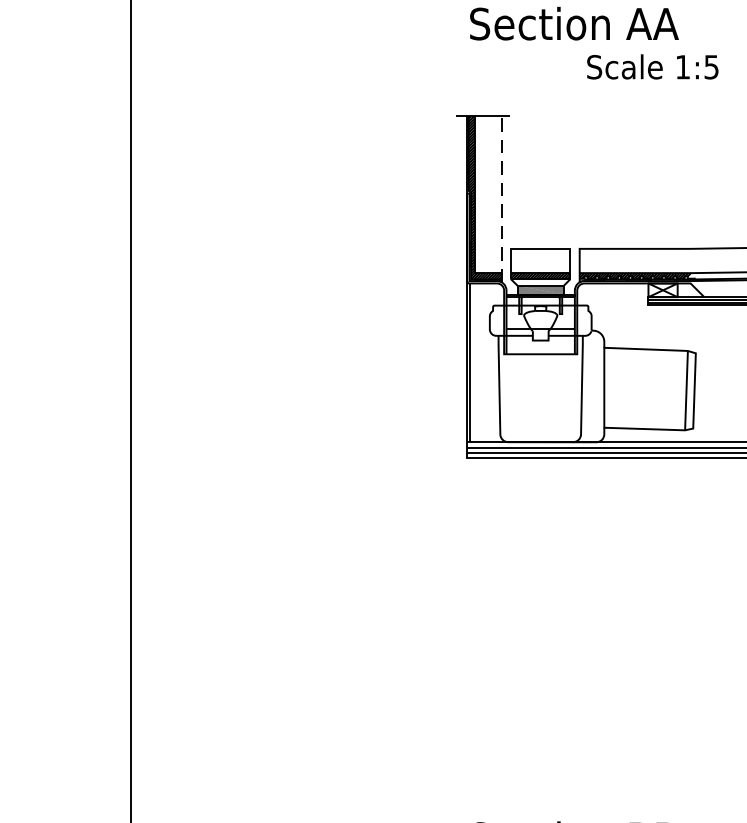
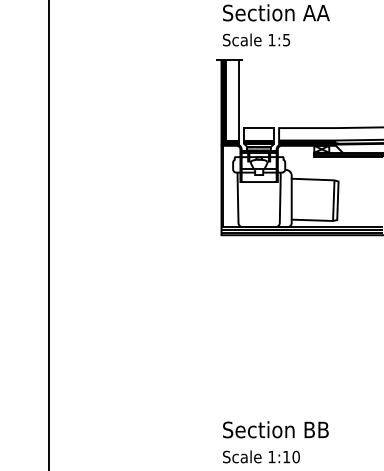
text: (652, 65) -> (256, 39), moved
line: (502, 198) -> (239, 102), dashed -> solid

